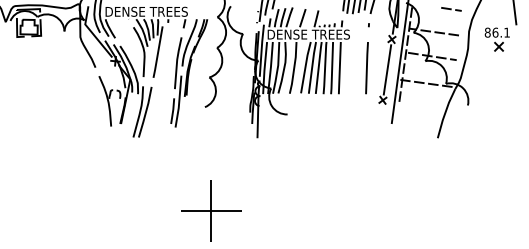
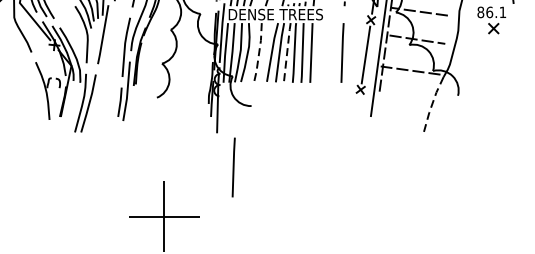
line: (294, 67) -> (259, 52), solid -> dashed
line: (318, 67) -> (286, 52), solid -> dashed
line: (445, 113) -> (432, 104), solid -> dashed
line: (271, 168) -> (233, 167), added

